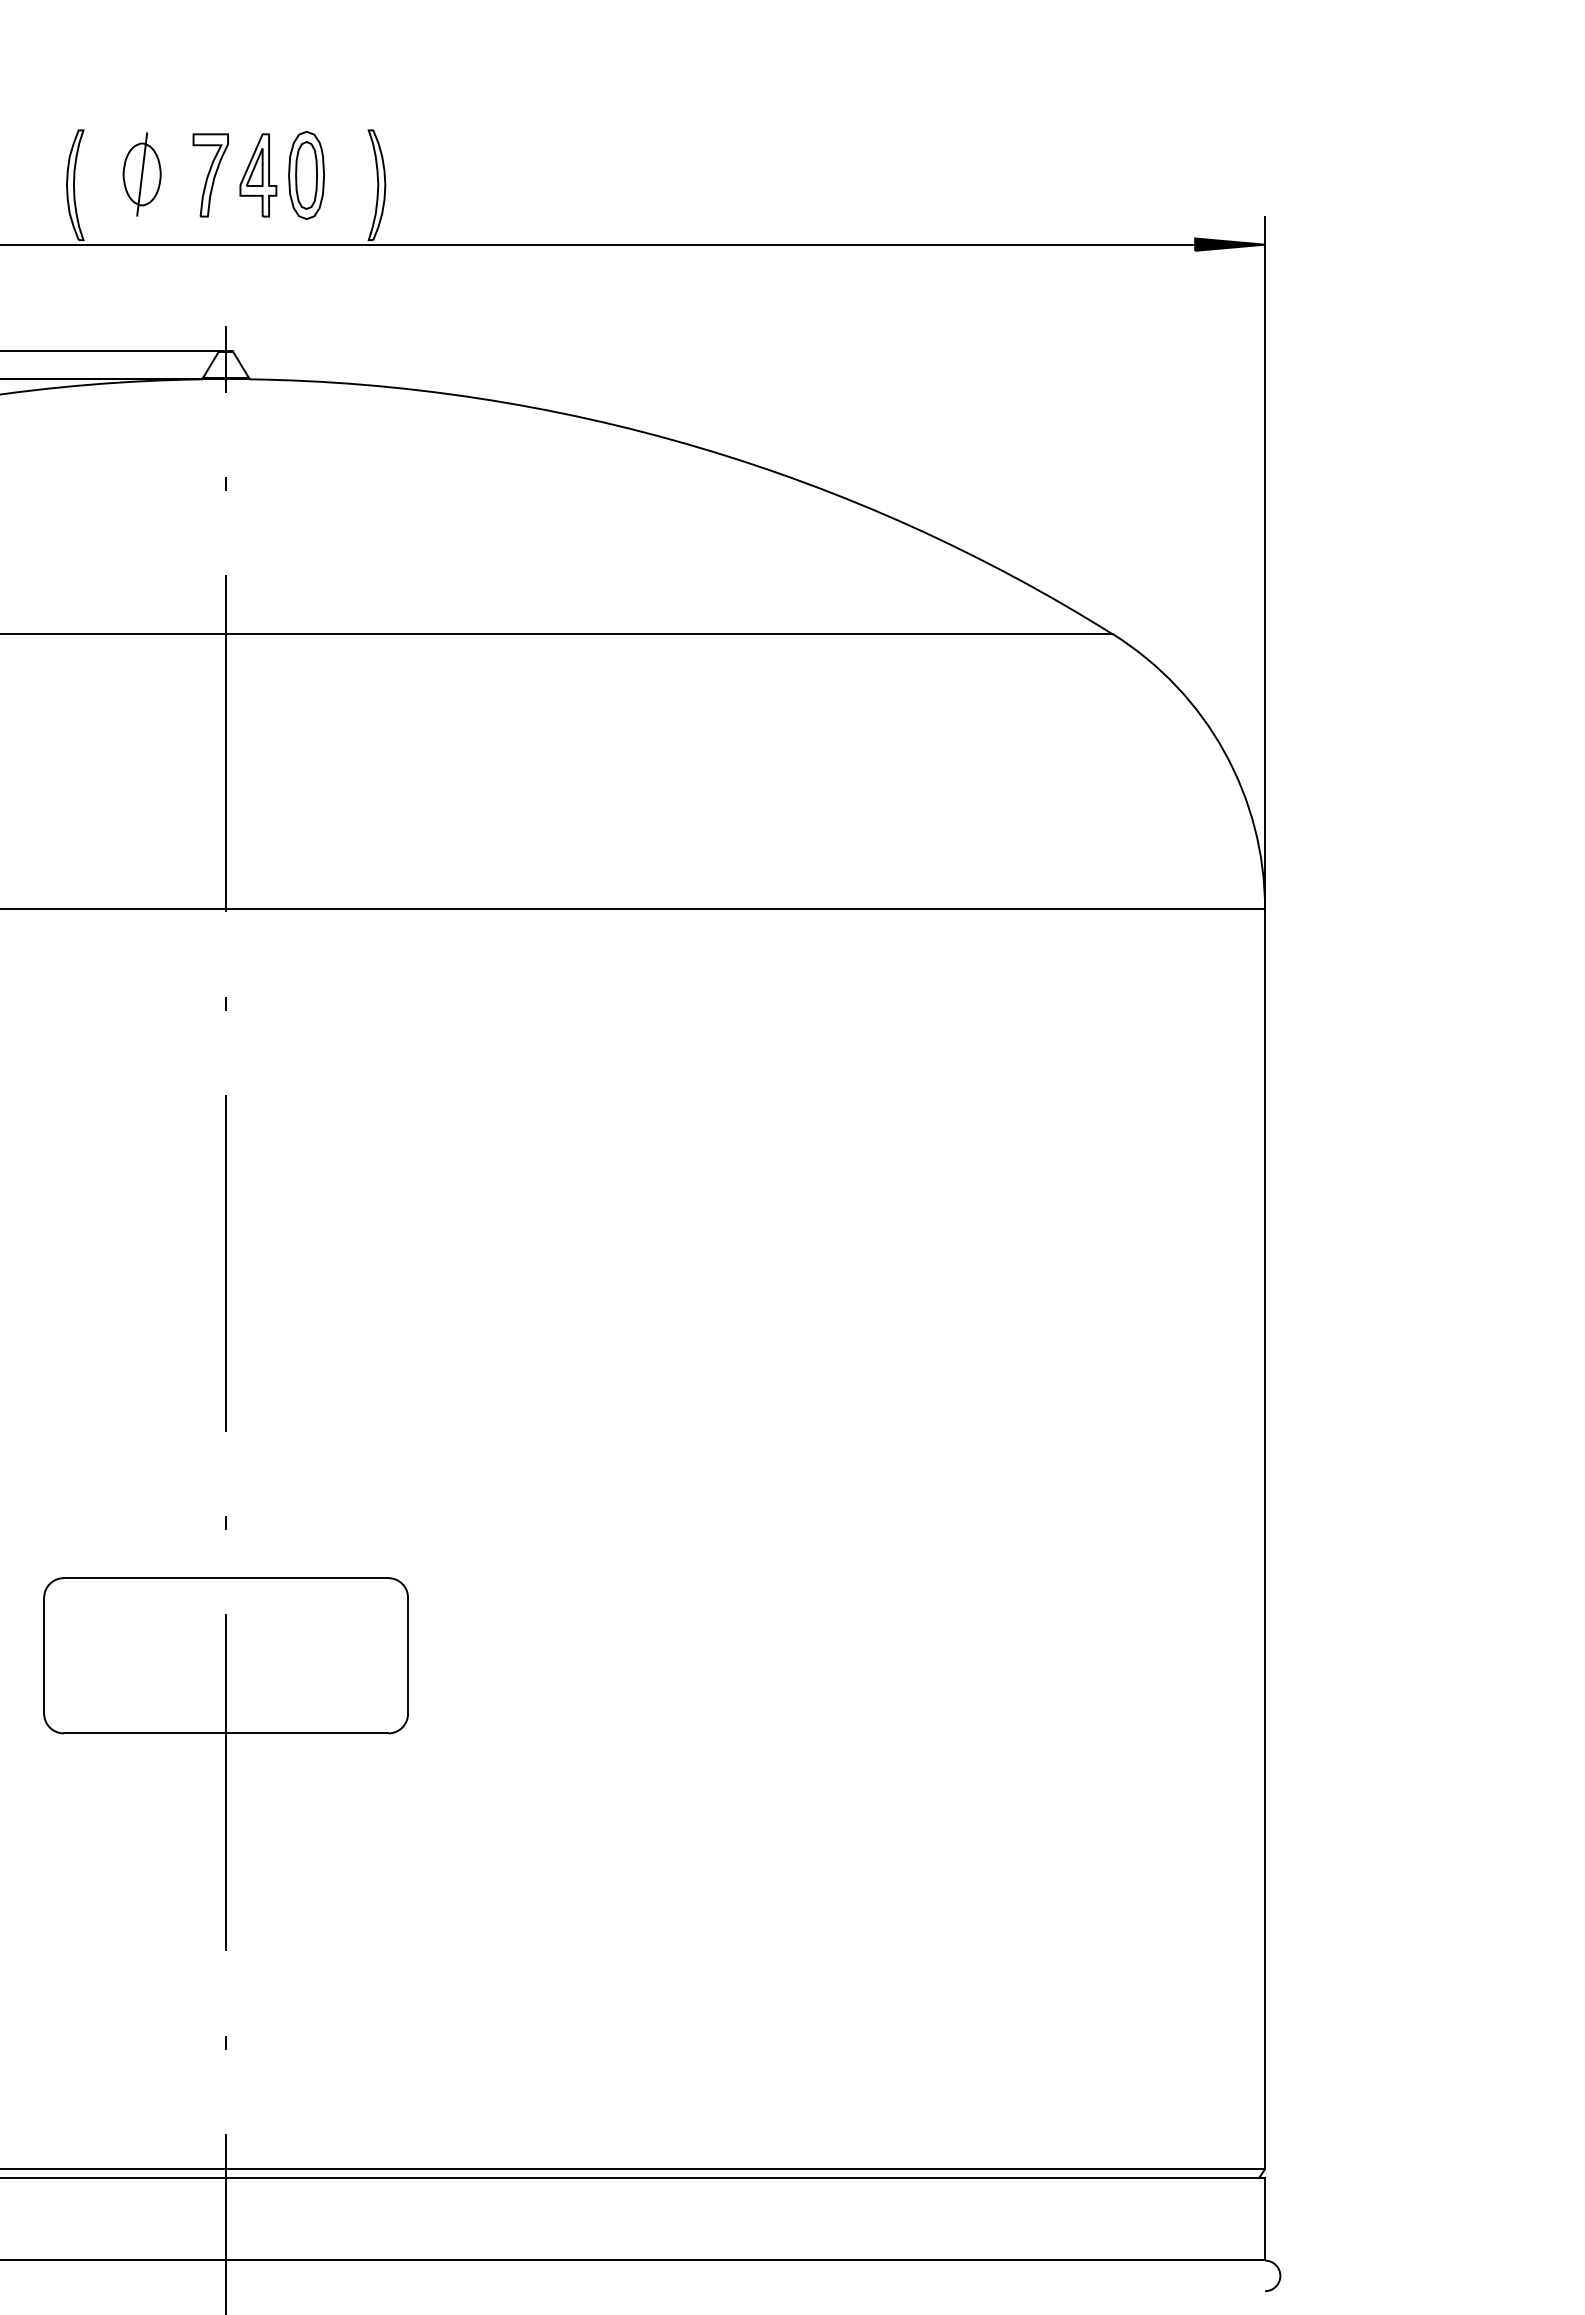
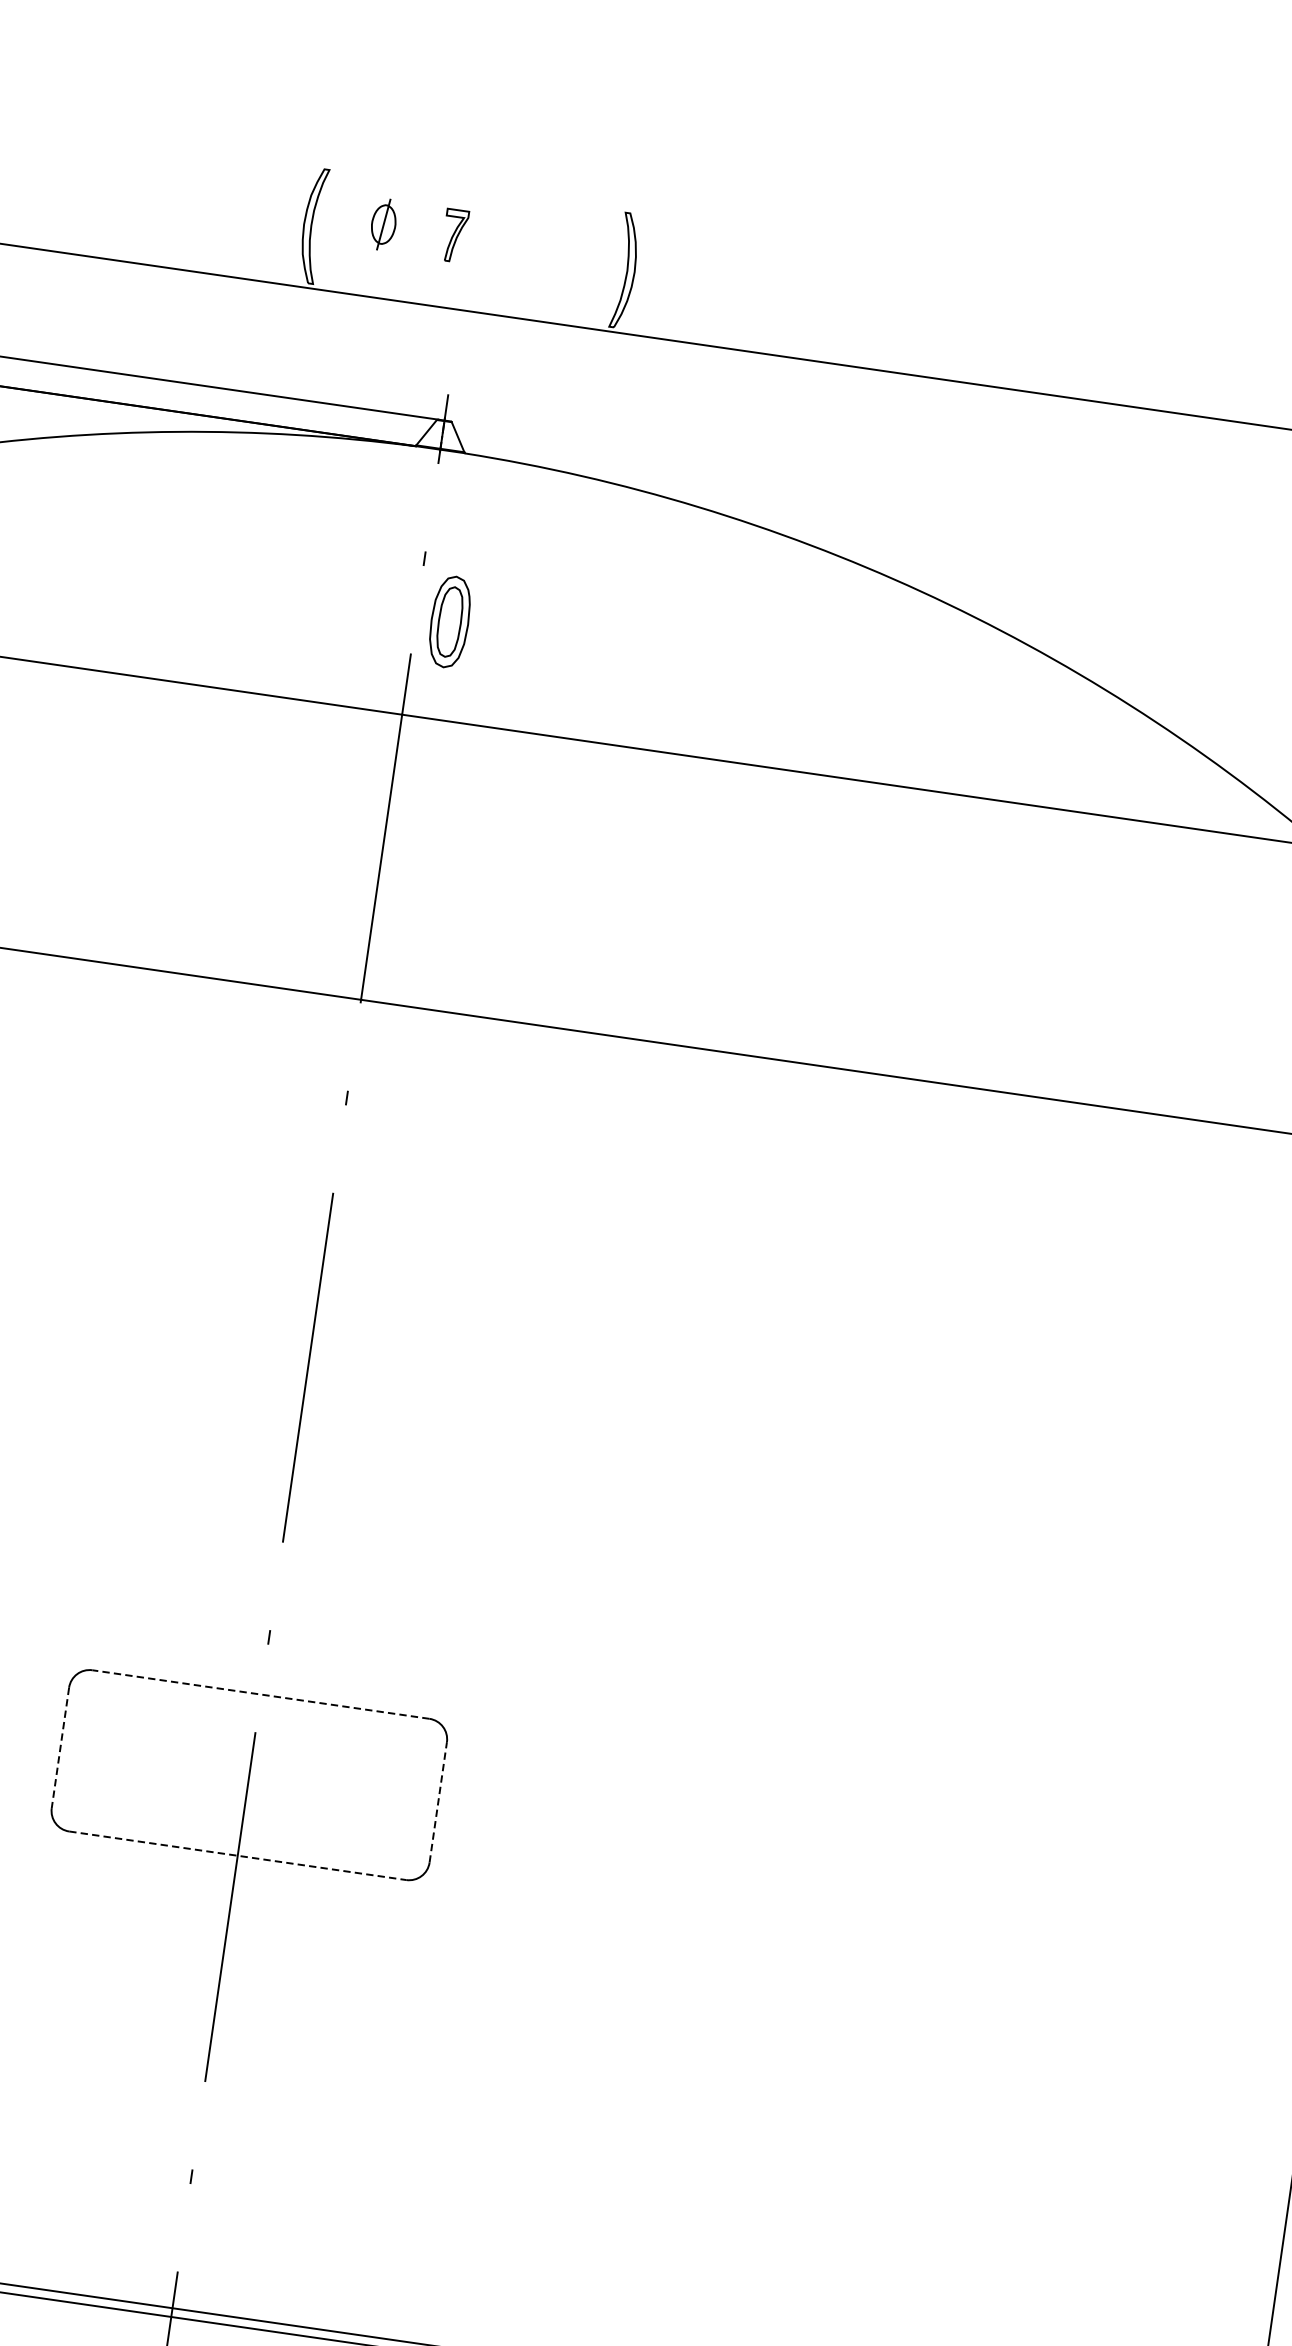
part: (141, 174) -> (383, 224), size x0.6
part: (306, 174) -> (449, 621), moved
part: (210, 175) -> (454, 235), size x0.6
part: (258, 175) -> (504, 243), removed
line: (225, 1578) -> (260, 1694), solid -> dashed
line: (44, 1655) -> (60, 1747), solid -> dashed
line: (408, 1655) -> (438, 1802), solid -> dashed
line: (226, 1733) -> (238, 1855), solid -> dashed

